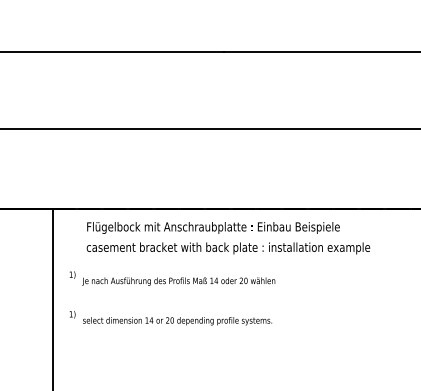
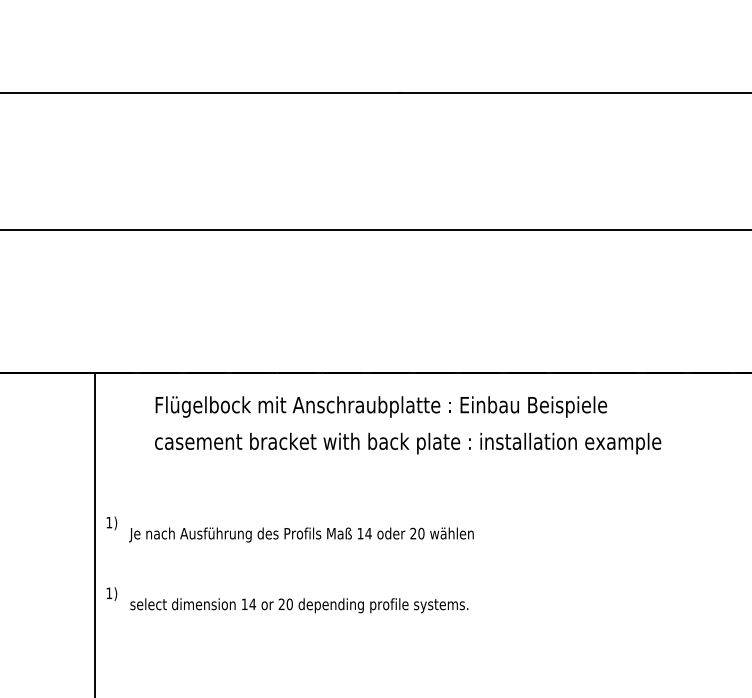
text: (172, 298) -> (290, 565), moved

